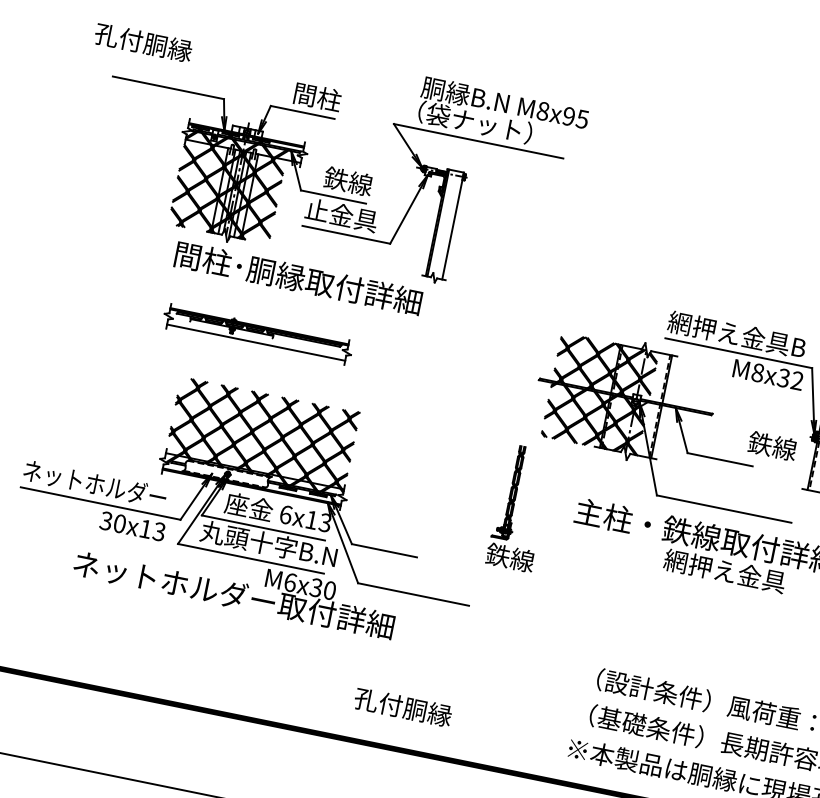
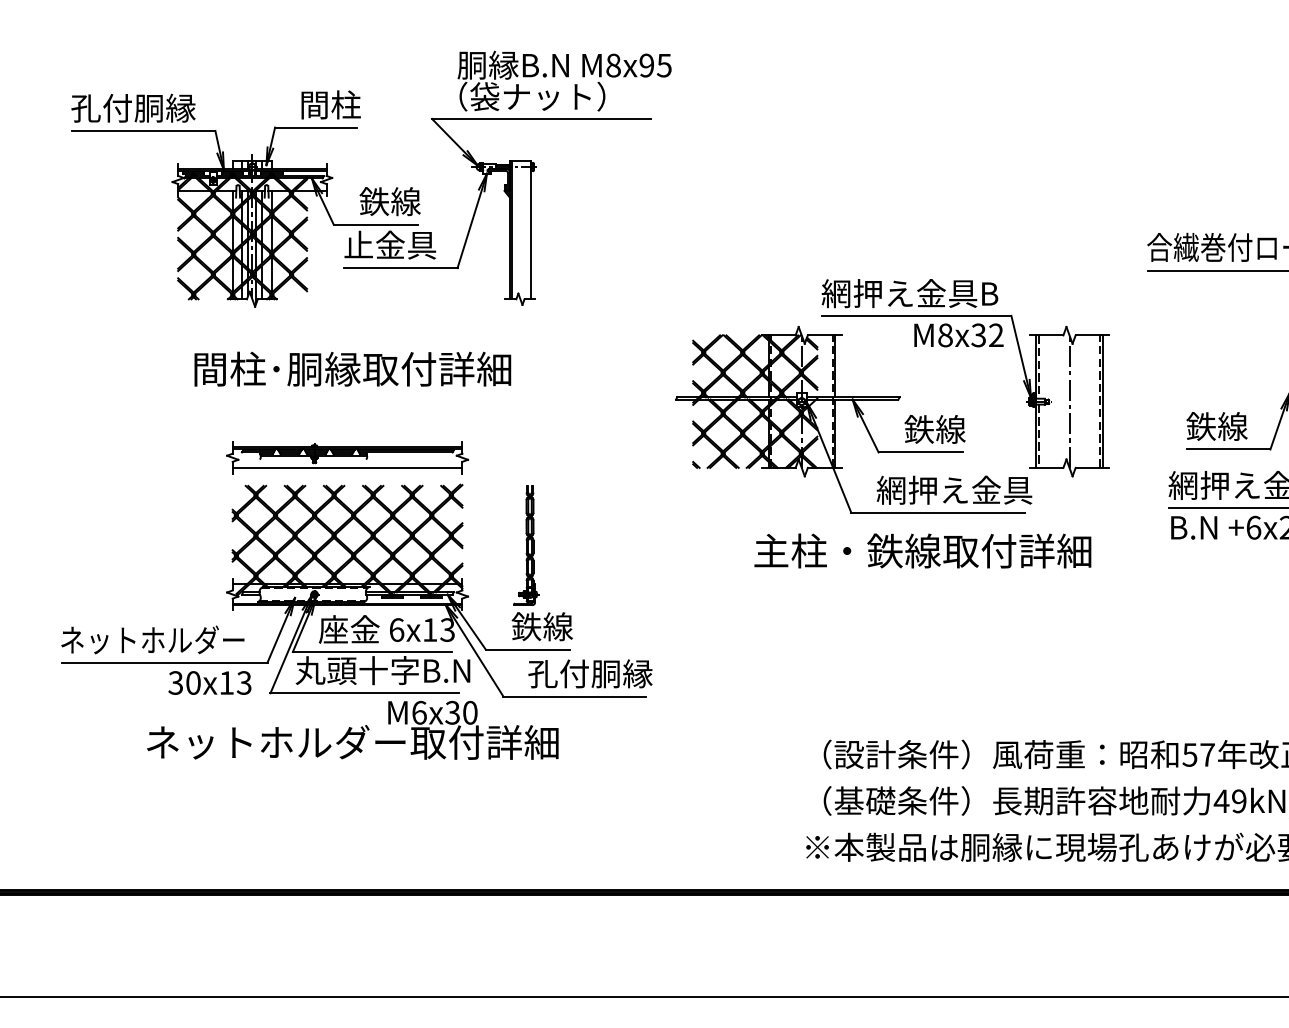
text: (143, 42) -> (133, 107), moved
text: (298, 277) -> (352, 368), moved
part: (257, 334) -> (347, 457), moved
text: (772, 446) -> (934, 429), moved
part: (514, 507) -> (534, 563), moved
text: (725, 570) -> (954, 489), moved
text: (403, 707) -> (590, 673), moved

